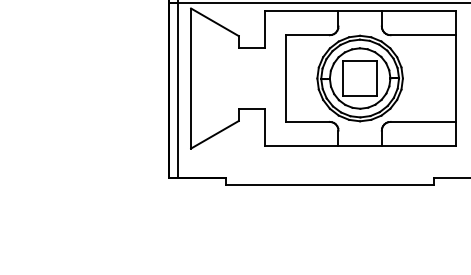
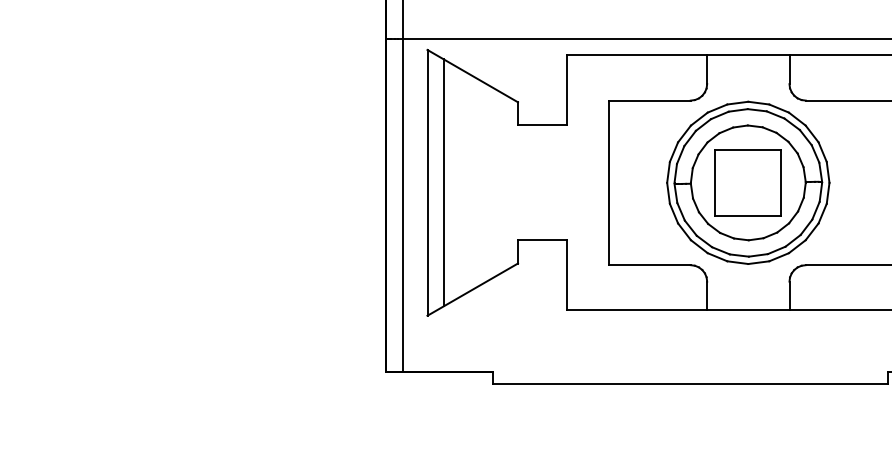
line: (199, 78) -> (443, 182), added

